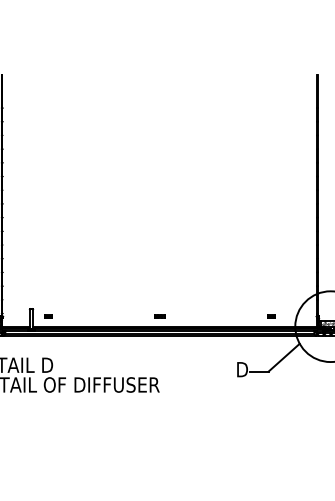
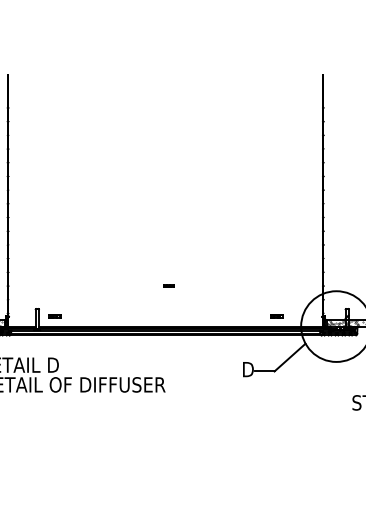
part: (48, 315) -> (54, 315), size x1.6
part: (159, 315) -> (168, 285), moved
part: (271, 315) -> (277, 315), size x1.6

